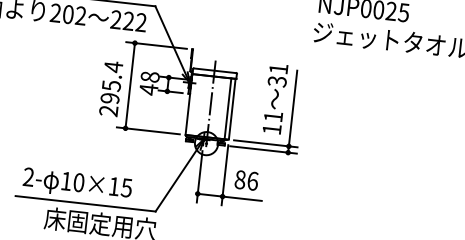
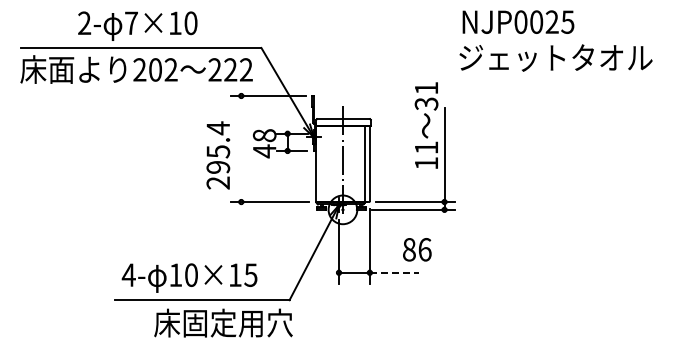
line: (130, 85) -> (241, 148), removed
text: (275, 98) -> (426, 125), moved
text: (28, 176) -> (128, 274), 2- -> 4-
text: (246, 180) -> (417, 249), moved
line: (242, 198) -> (394, 272), solid -> dashed

